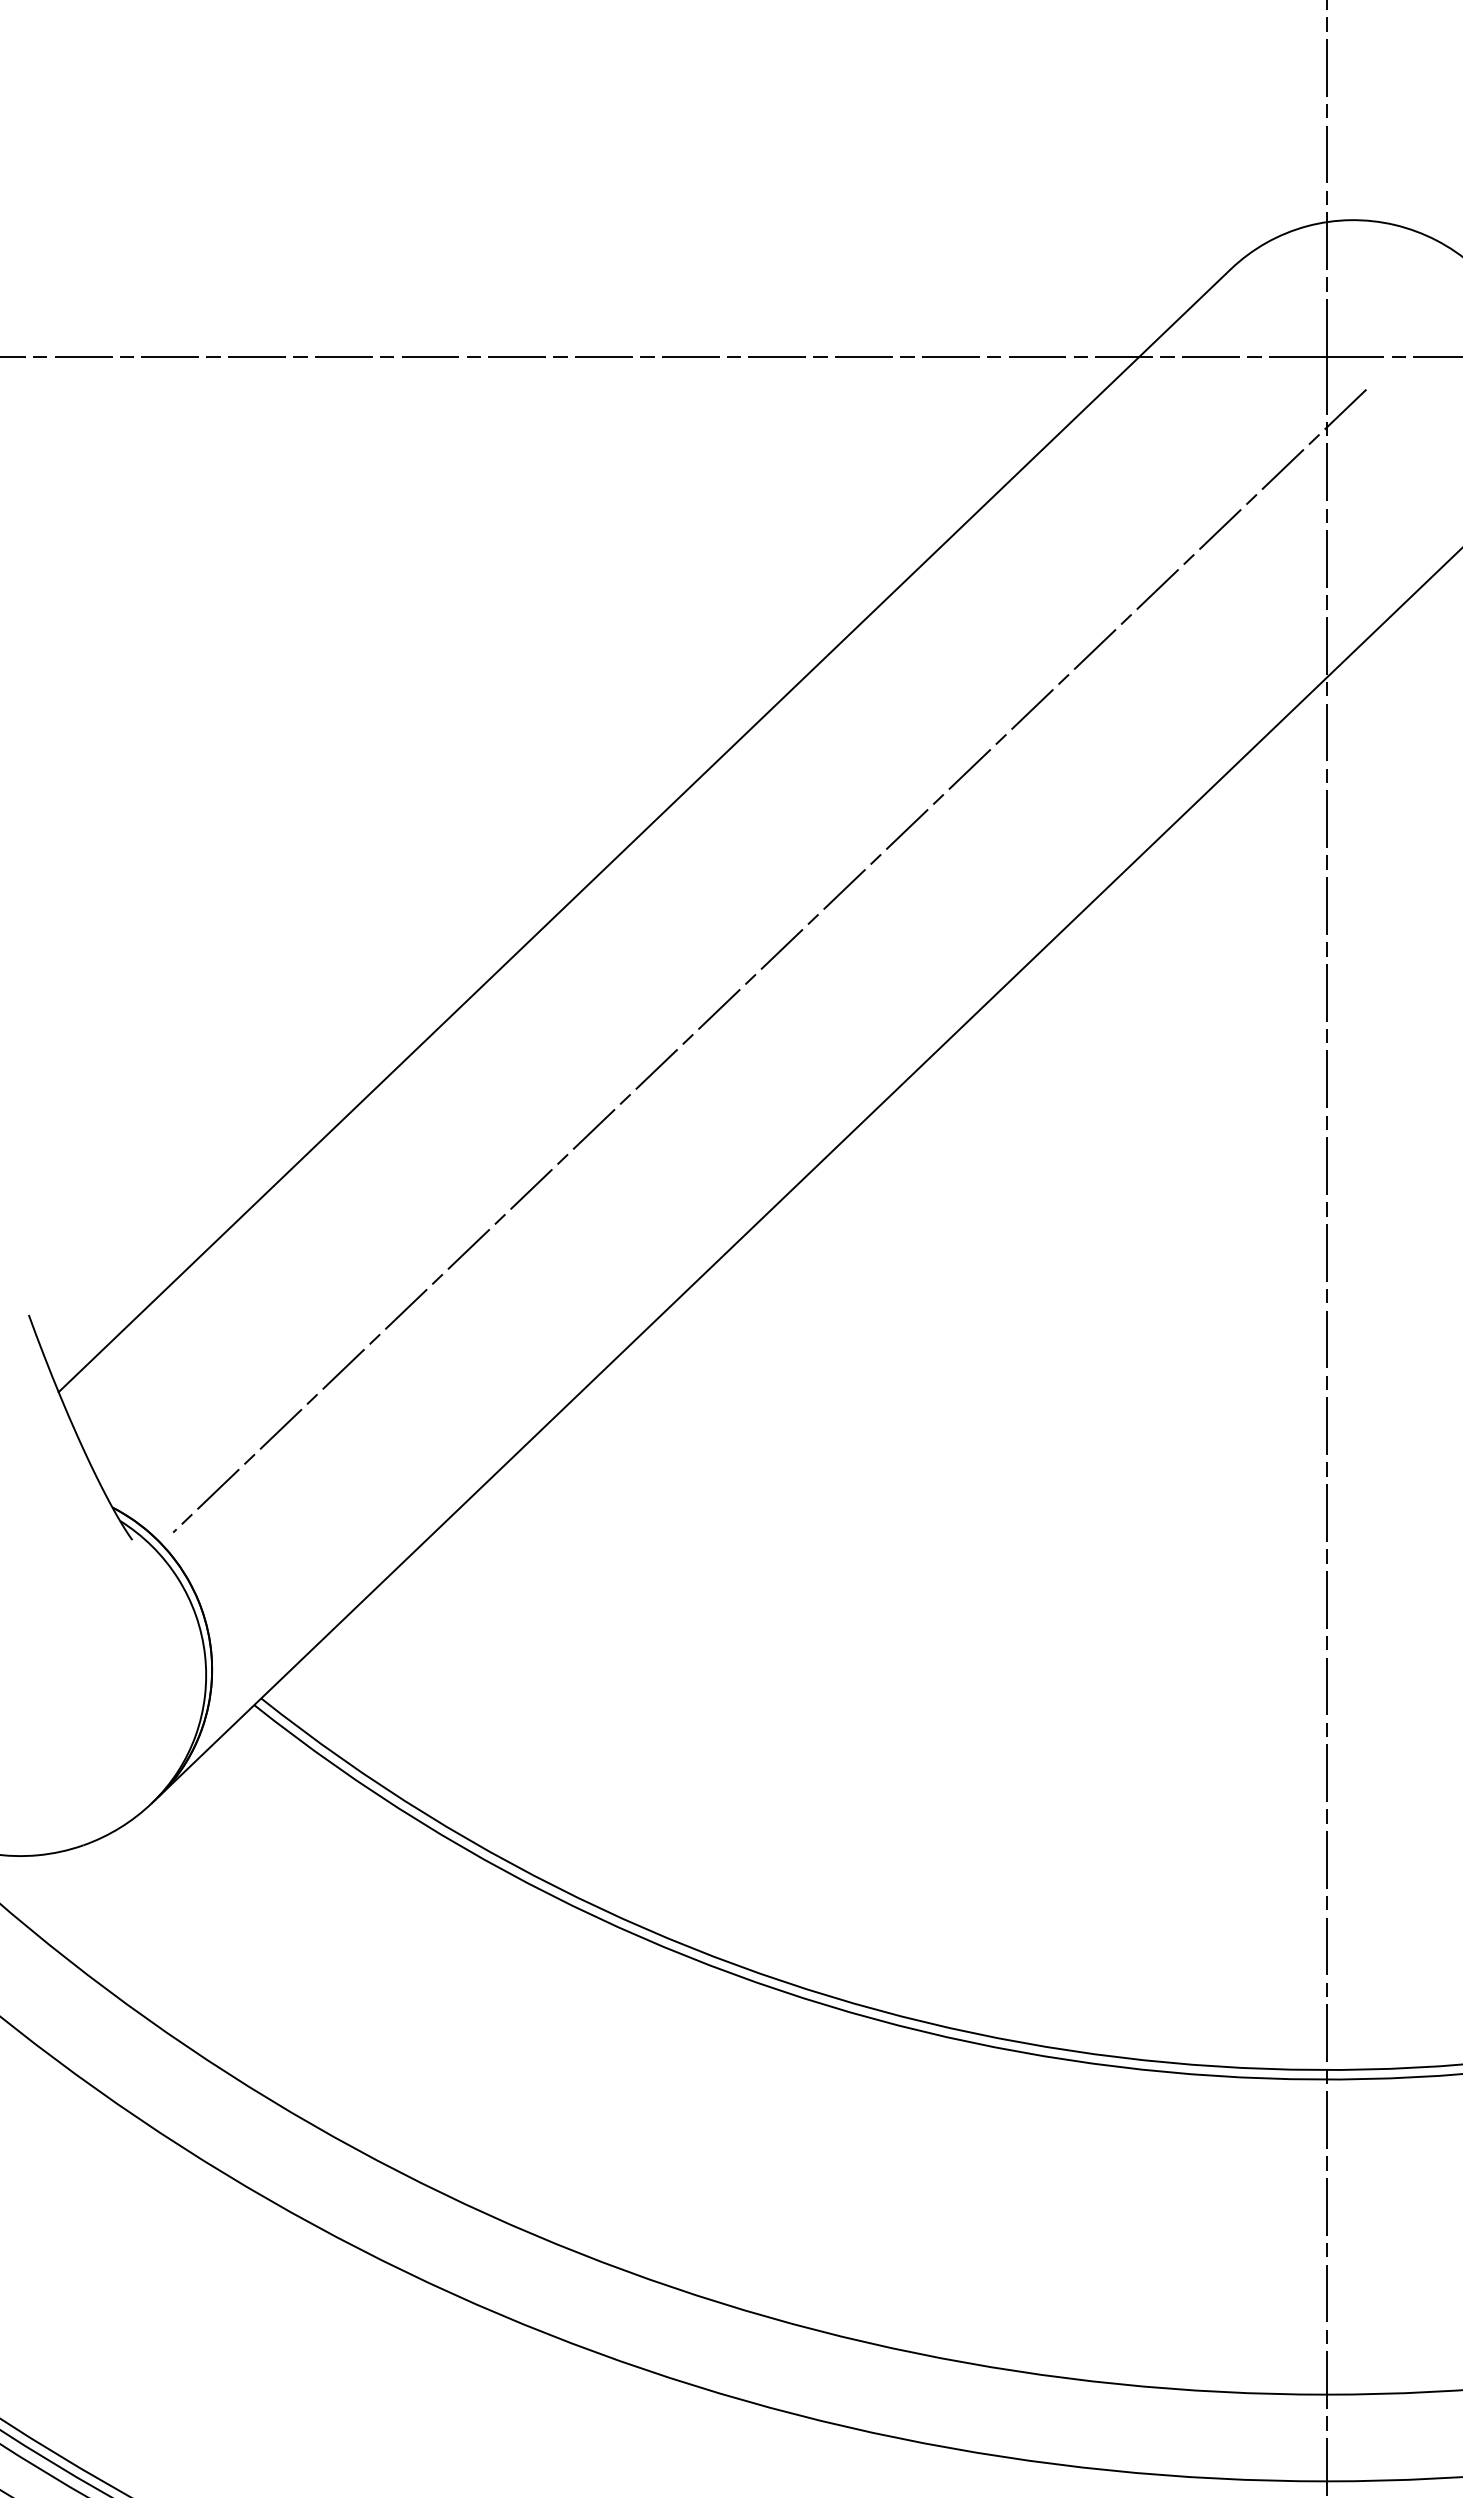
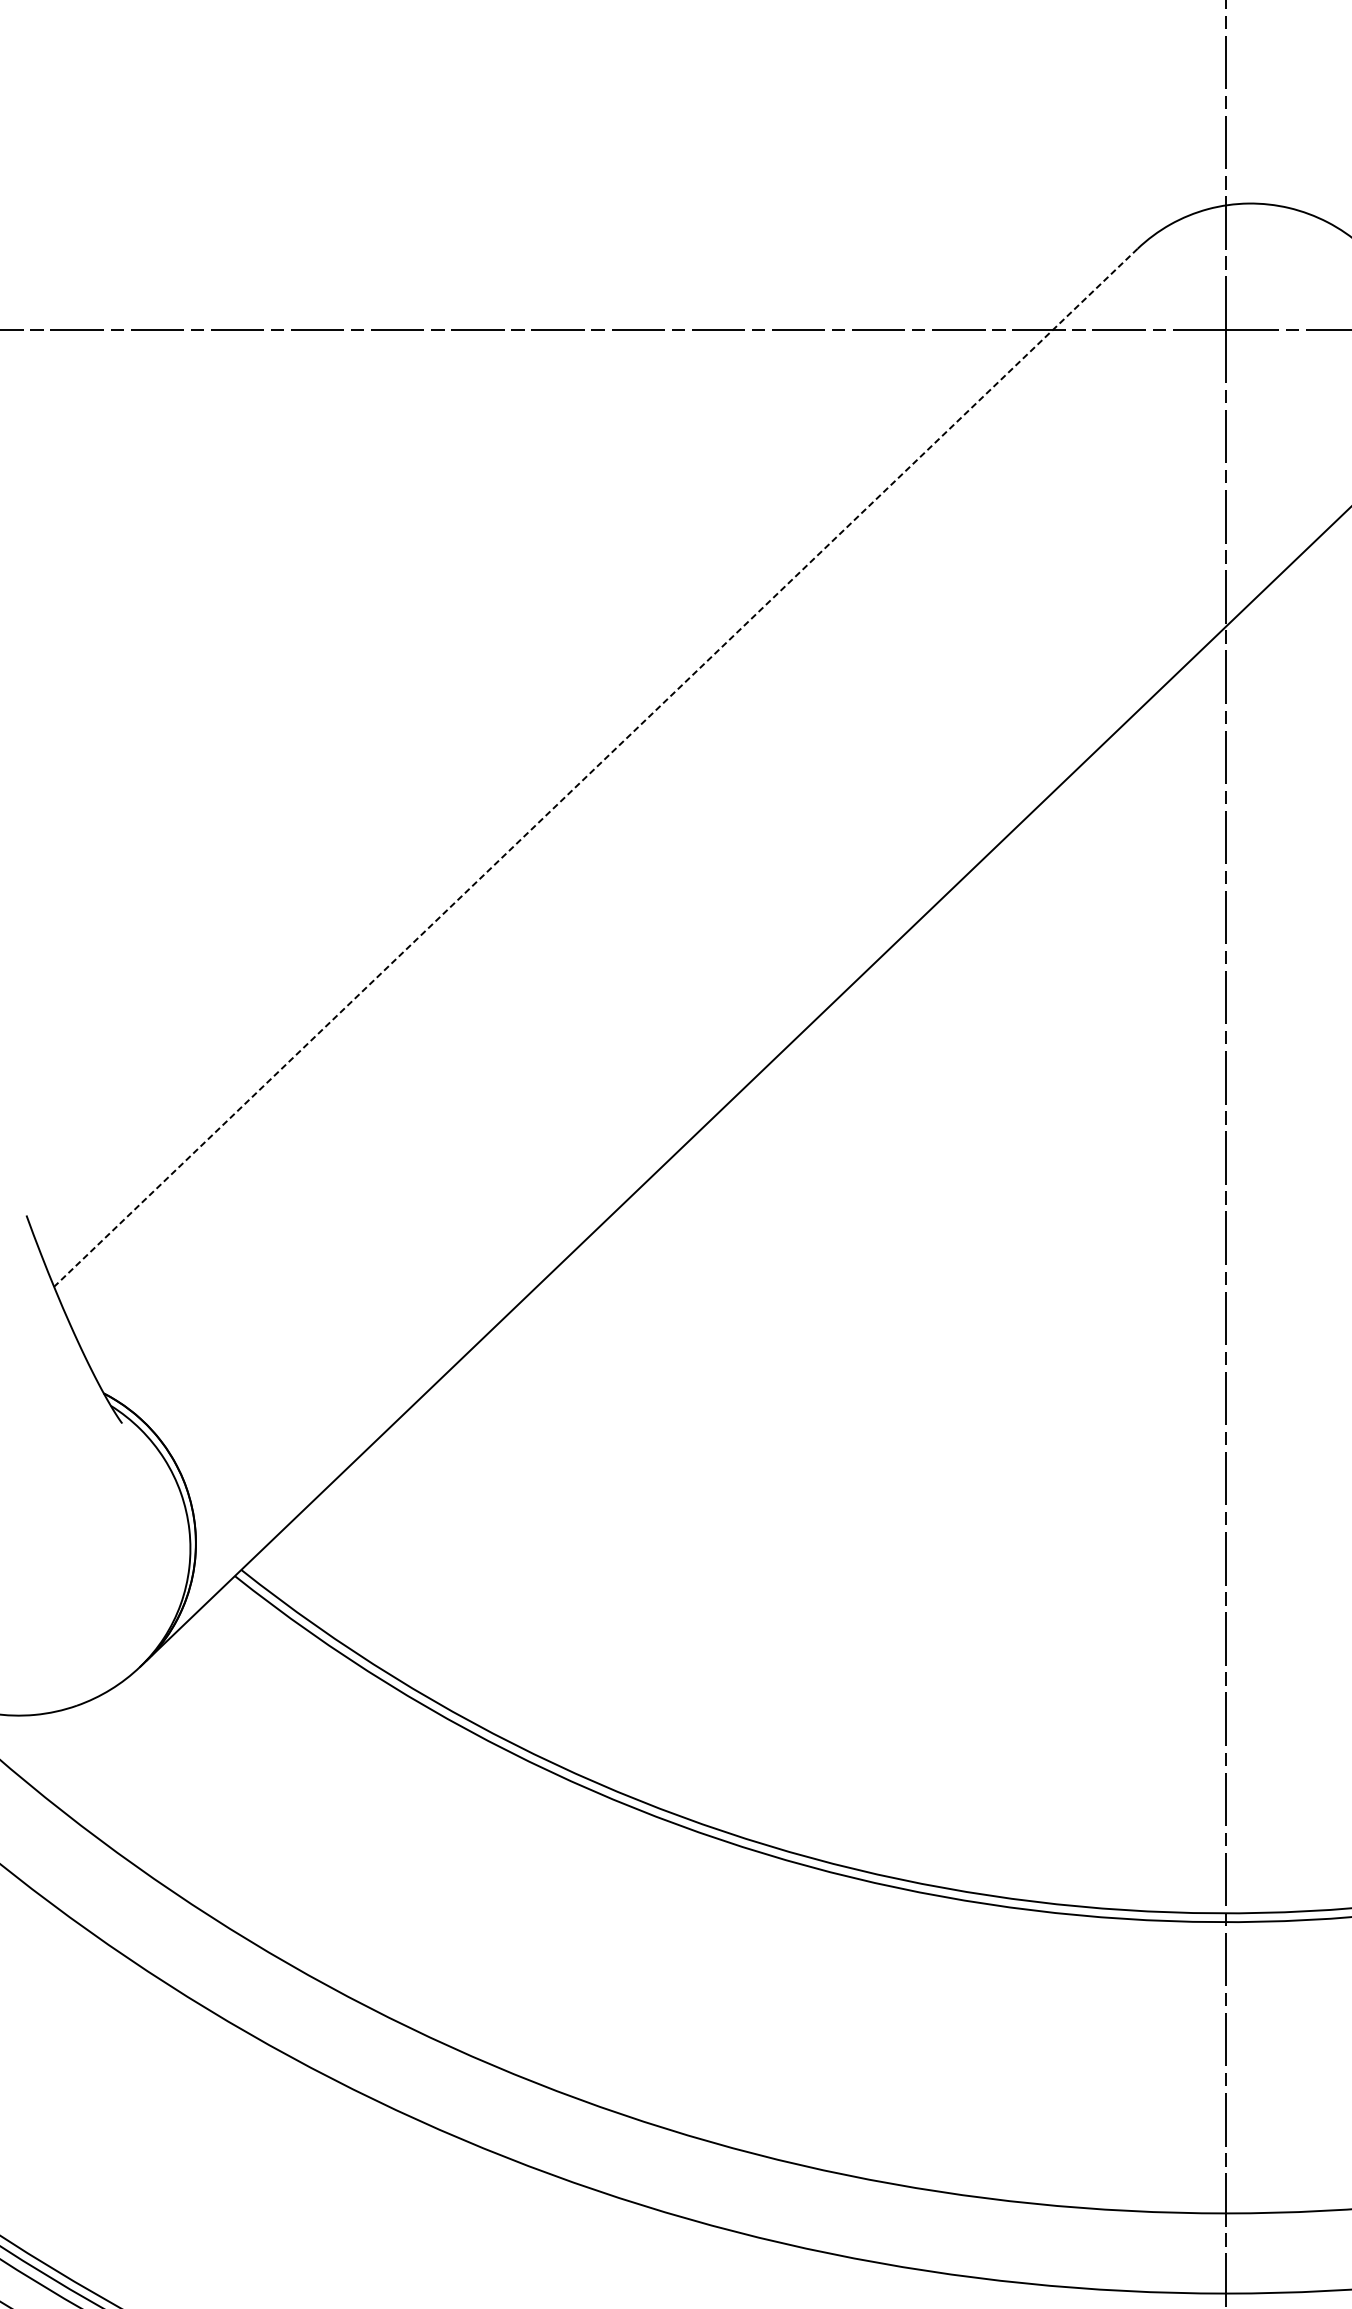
line: (644, 830) -> (595, 767), solid -> dashed
line: (769, 960) -> (711, 887), removed

